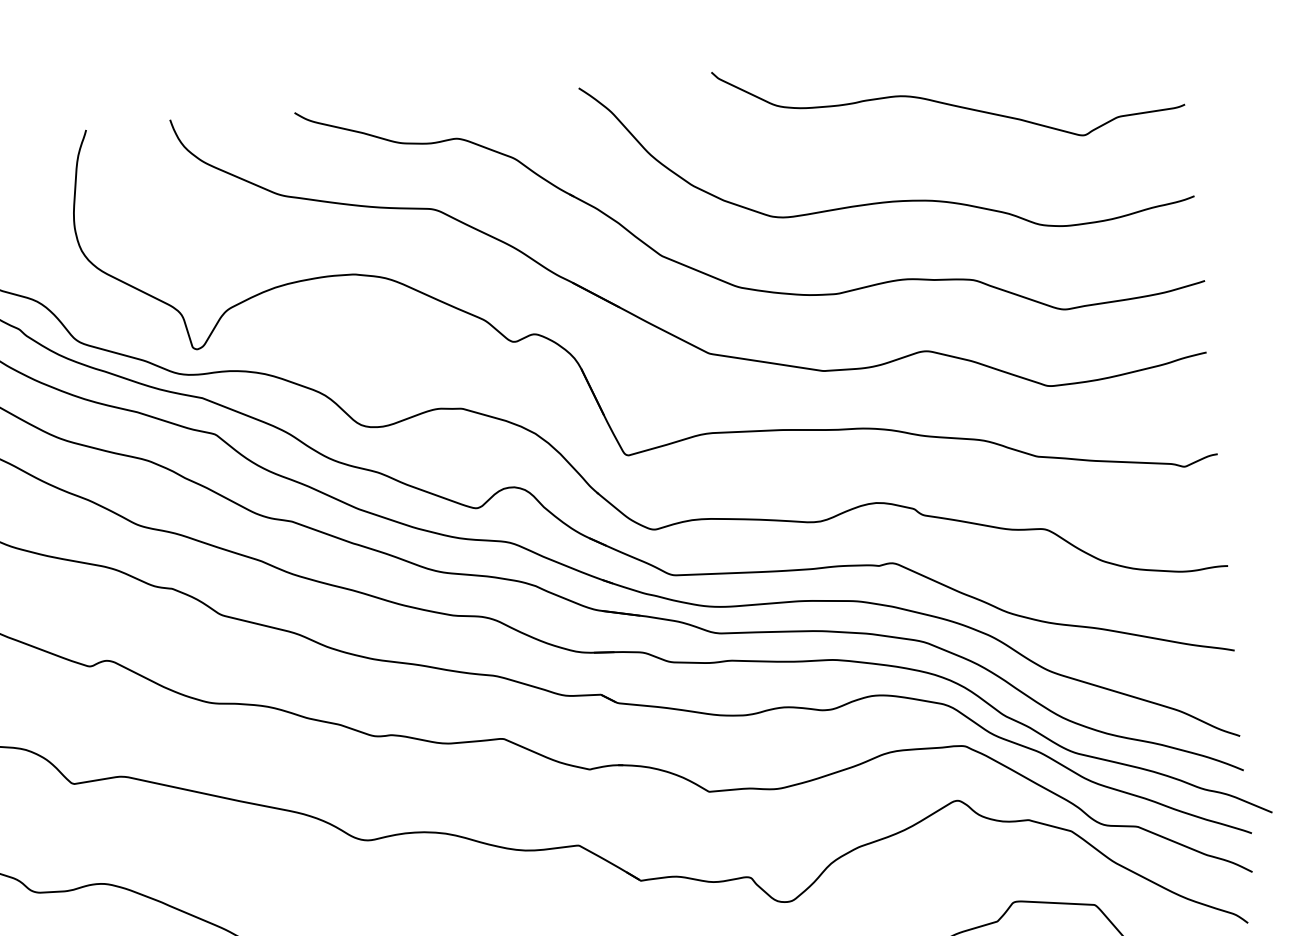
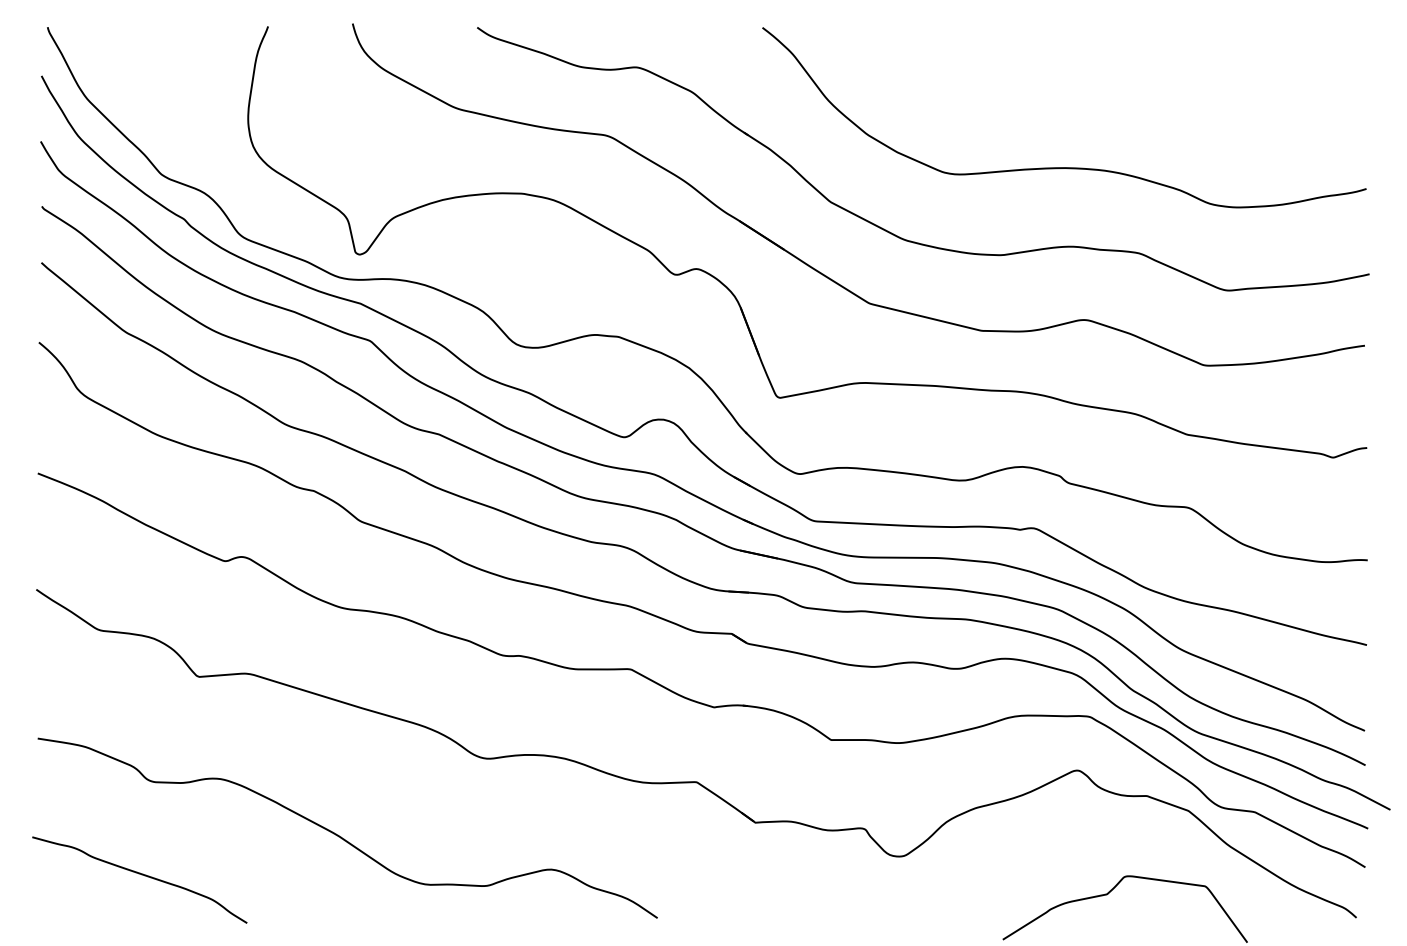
curve: (947, 102) -> (1128, 74), removed

